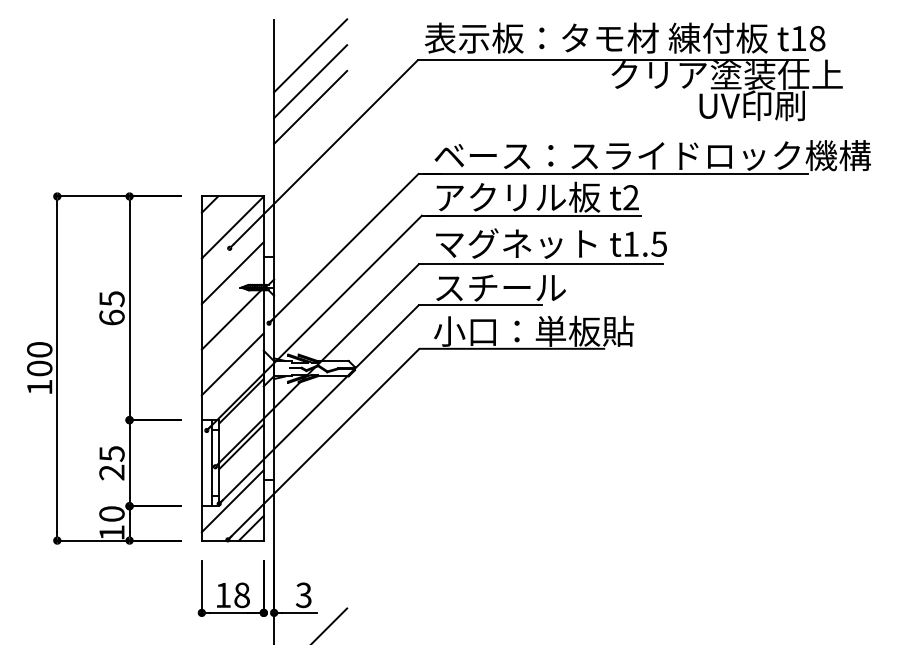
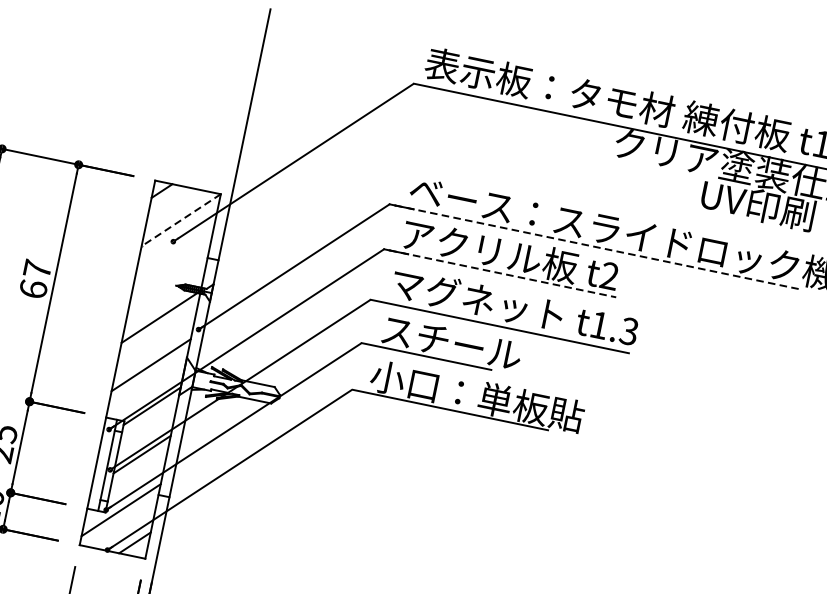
line: (310, 55) -> (301, 55), removed
line: (310, 81) -> (295, 82), removed
line: (310, 106) -> (290, 109), removed
line: (616, 174) -> (599, 248), solid -> dashed
line: (534, 215) -> (503, 273), solid -> dashed
line: (232, 227) -> (180, 220), solid -> dashed
text: (659, 243) -> (629, 330), t1.5 -> t1.3
line: (232, 273) -> (170, 268), removed
text: (111, 299) -> (36, 269), 65 -> 67

